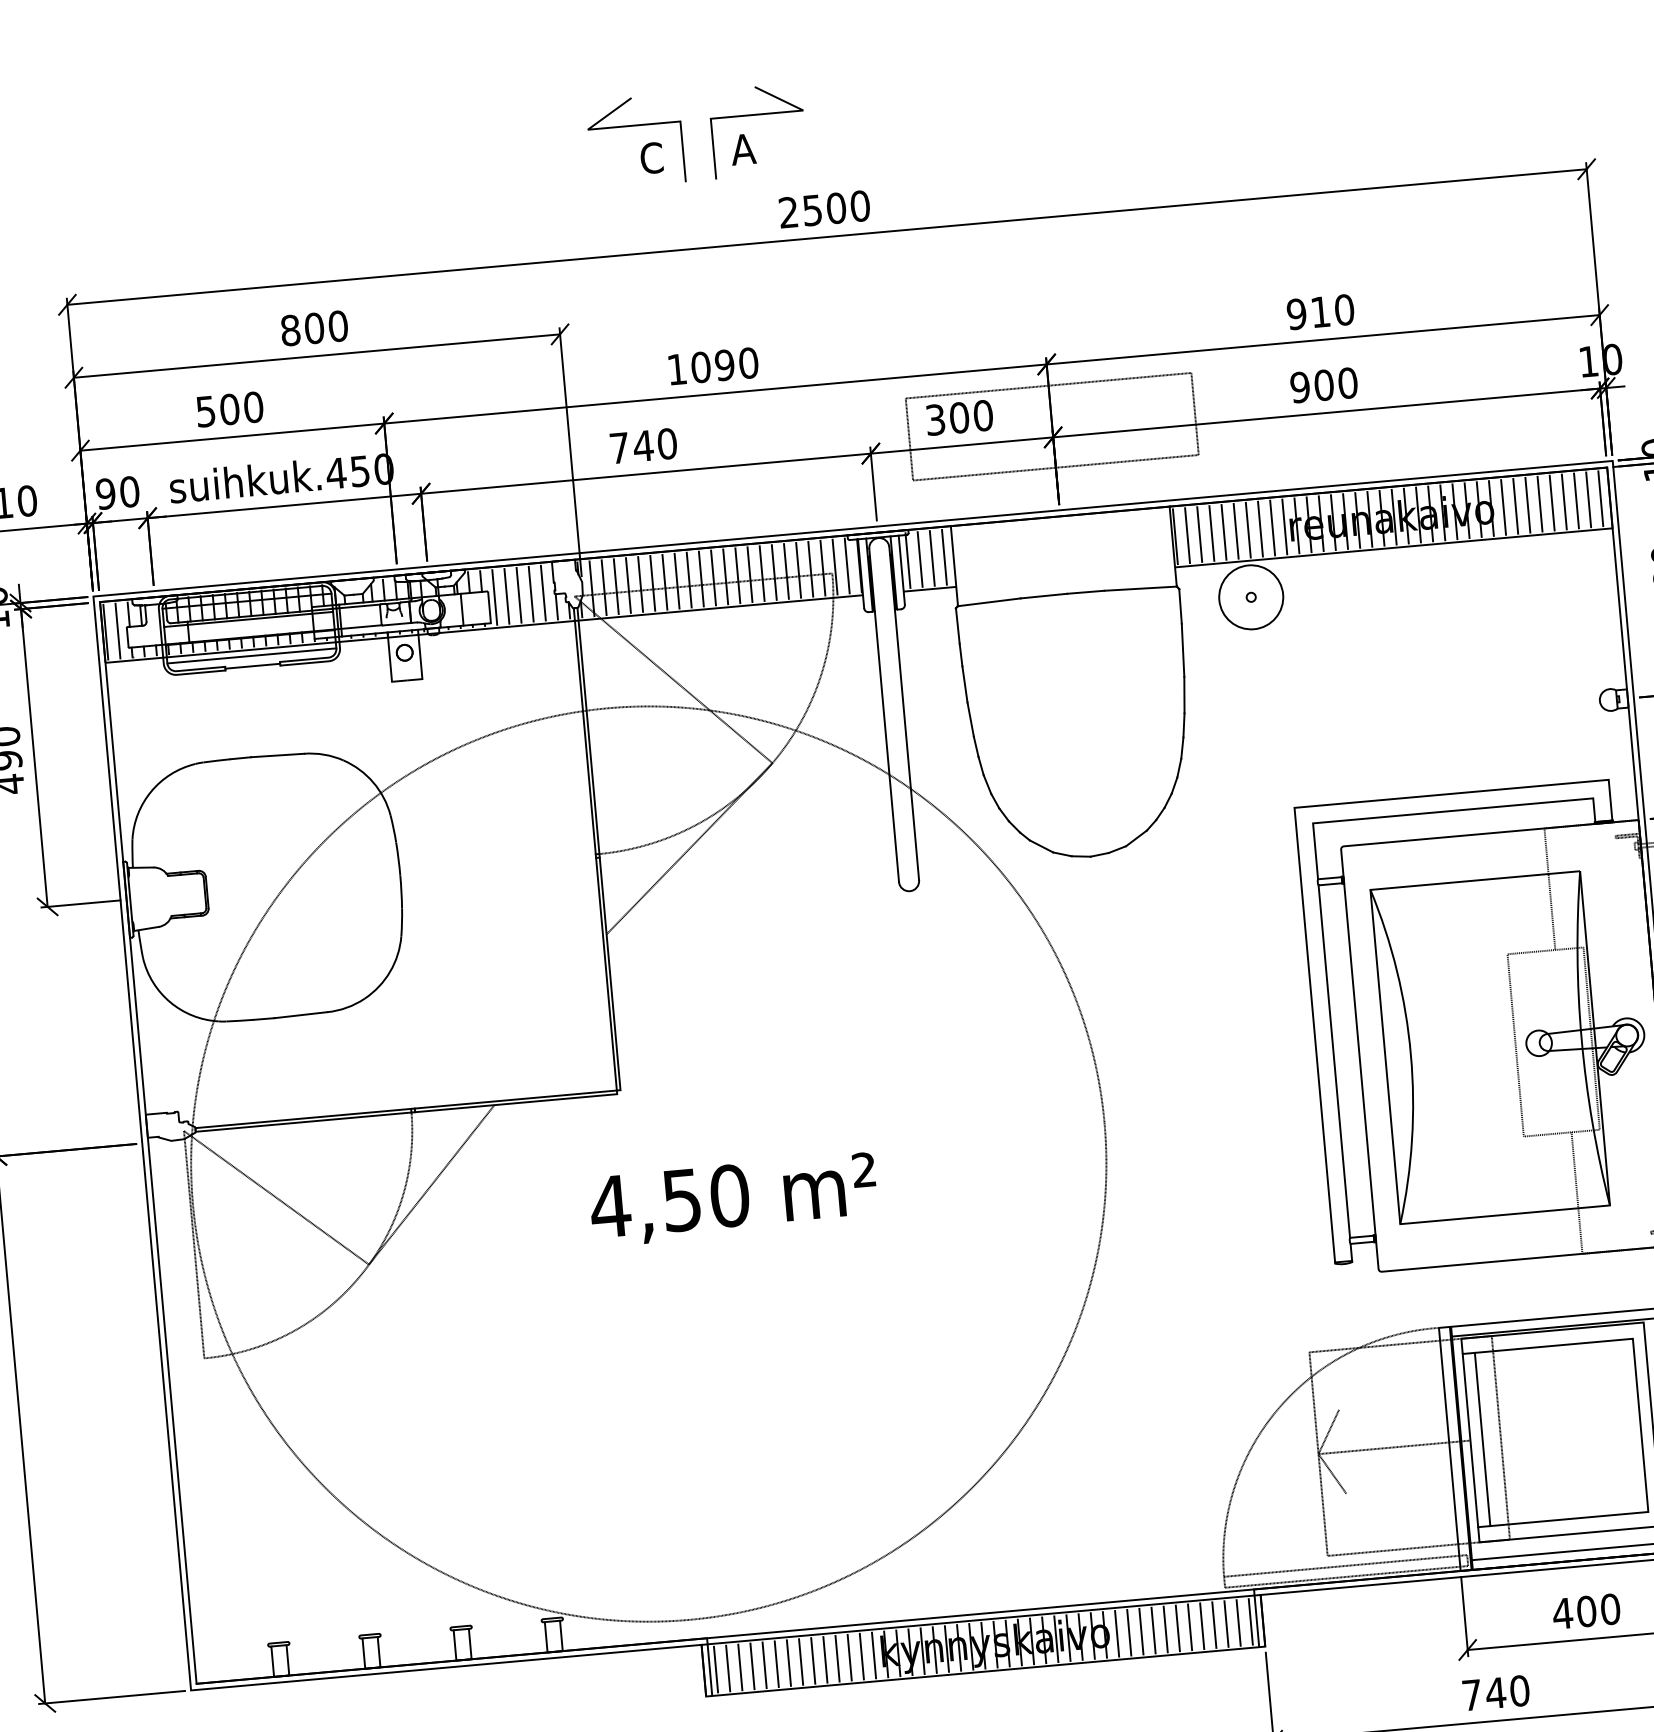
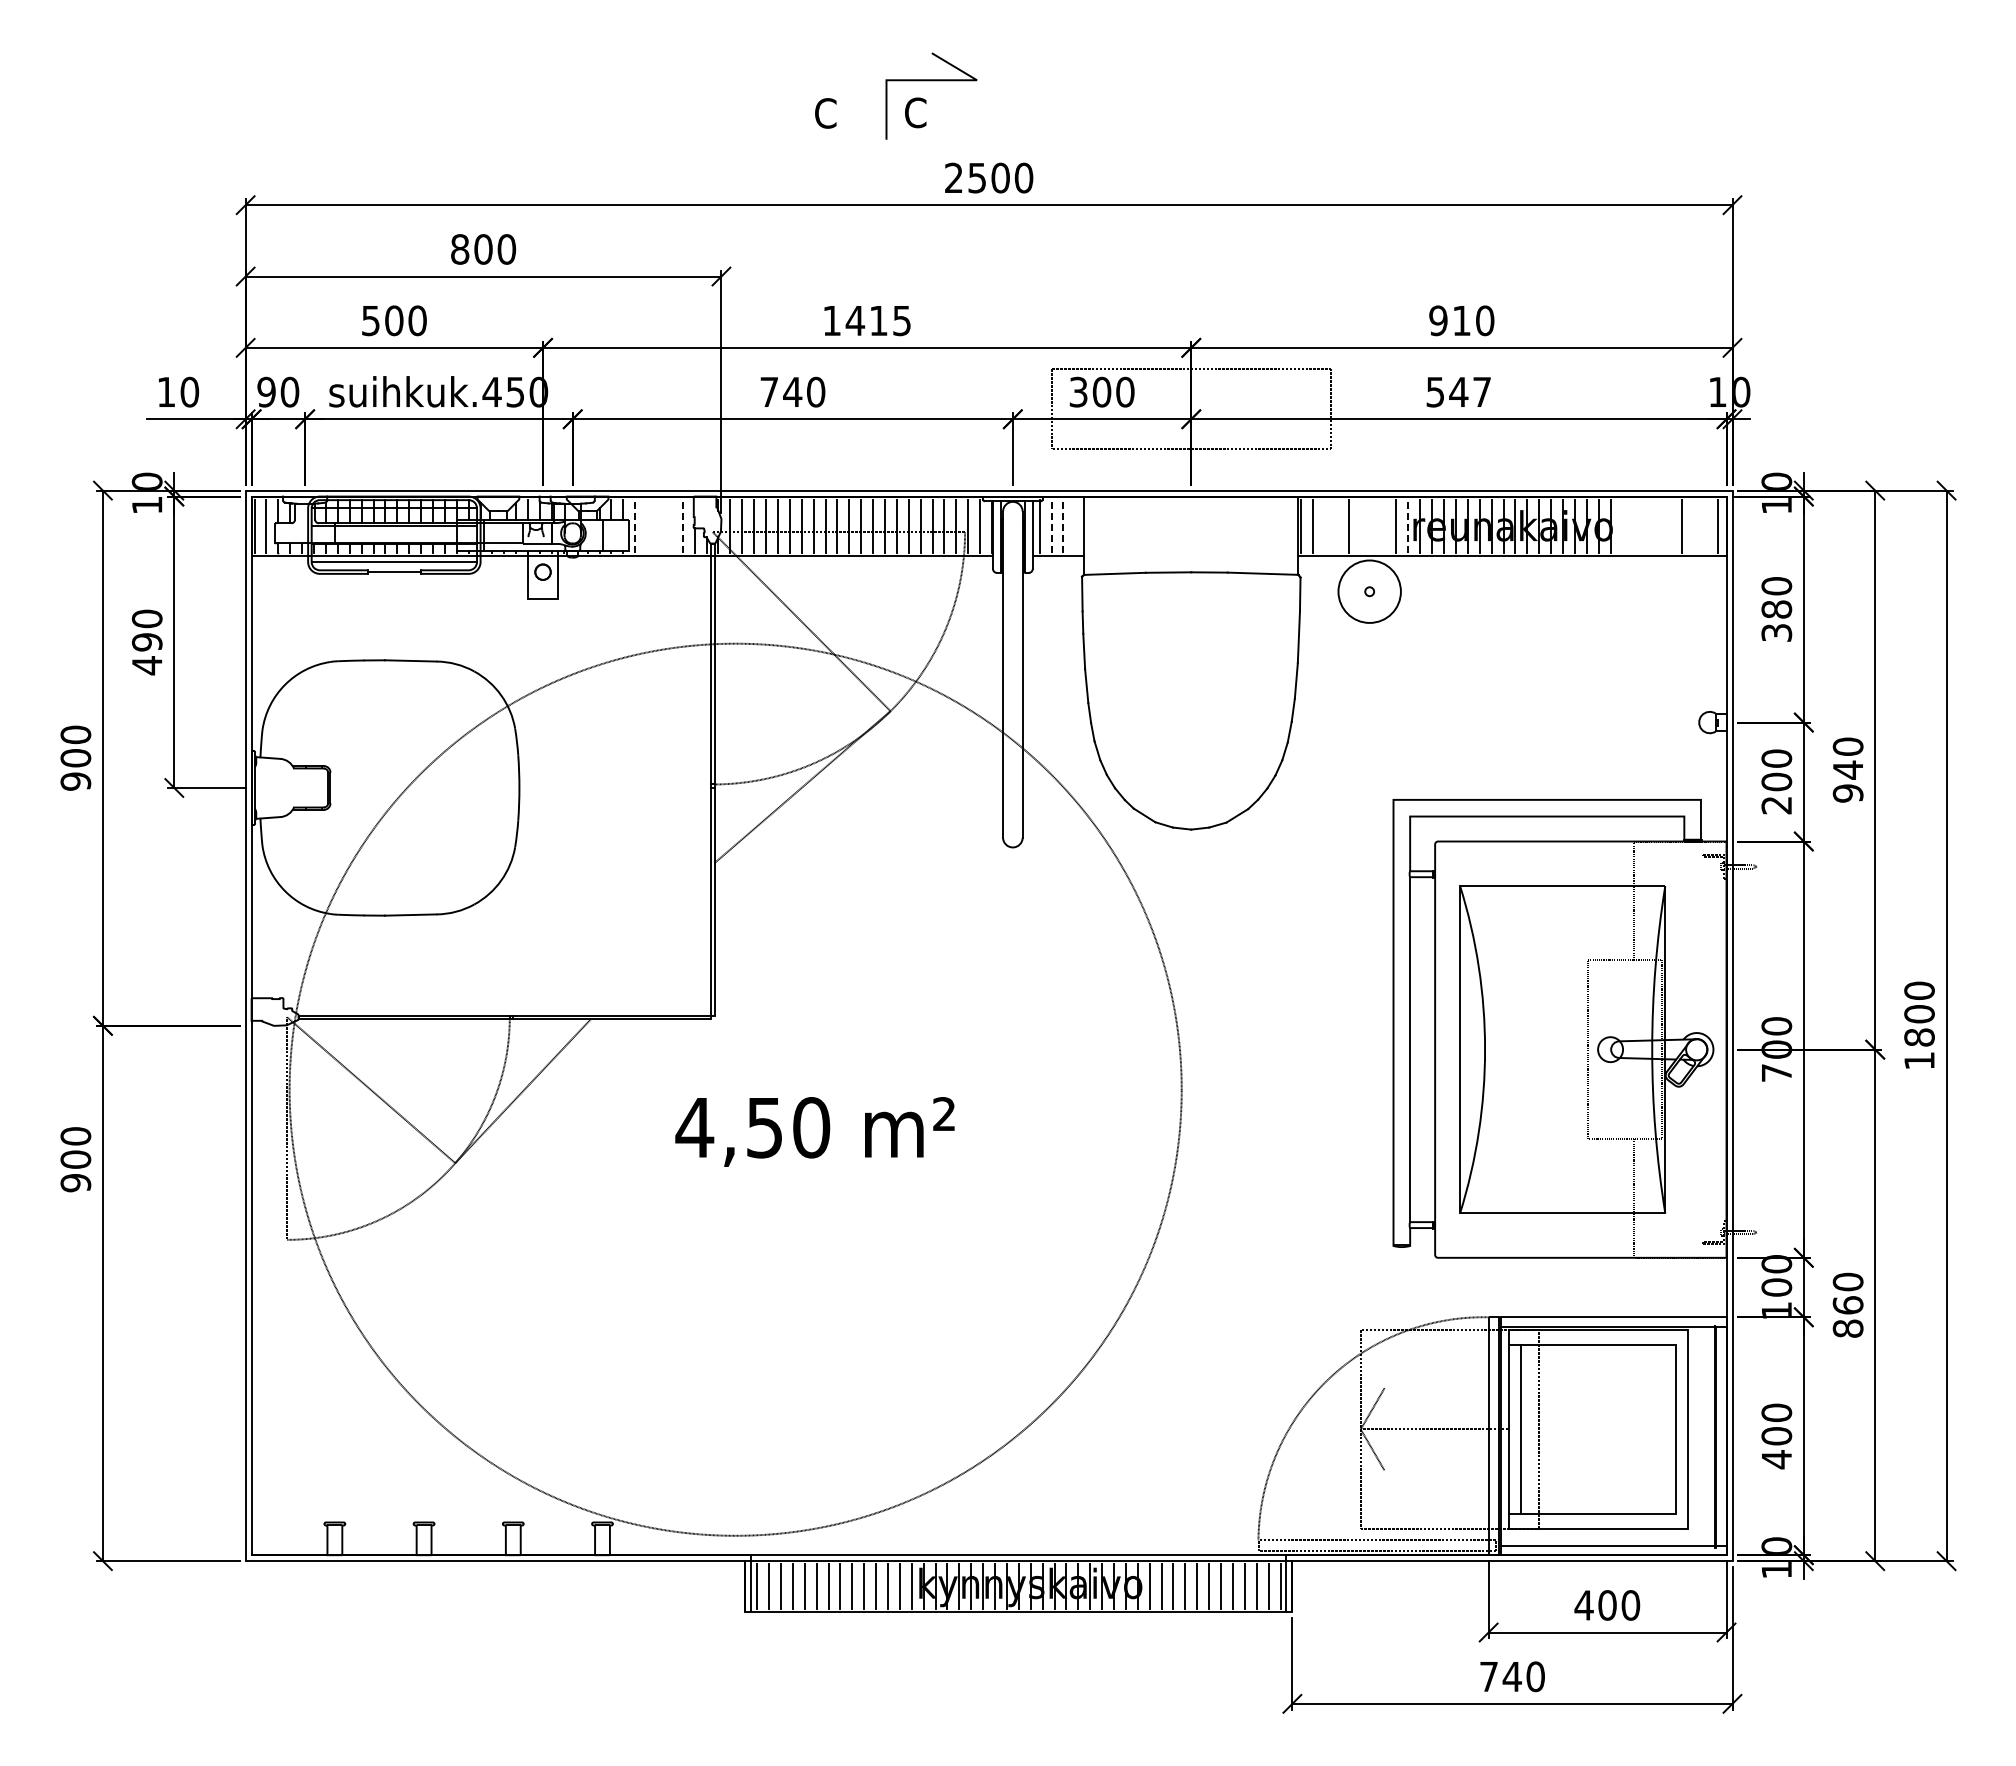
line: (634, 126) -> (811, 81), removed
text: (743, 149) -> (915, 112), A -> C
text: (724, 364) -> (878, 320), 1090 -> 1415
text: (1323, 384) -> (1458, 391), 900 -> 547
line: (1588, 500) -> (1705, 526), removed
line: (1576, 501) -> (1693, 526), removed
line: (1552, 503) -> (1670, 526), removed
line: (1540, 504) -> (1658, 526), removed
line: (1528, 505) -> (1646, 526), removed
line: (1515, 506) -> (1634, 526), removed
line: (1503, 507) -> (1622, 526), removed
line: (1284, 527) -> (1408, 526), solid -> dashed
line: (1260, 529) -> (1384, 526), removed
line: (1248, 530) -> (1372, 526), removed
line: (1235, 531) -> (1360, 526), removed
line: (1212, 533) -> (1337, 526), removed
line: (1200, 534) -> (1325, 526), removed
line: (944, 557) -> (1075, 526), removed
line: (932, 558) -> (1063, 526), solid -> dashed
line: (920, 559) -> (1051, 526), solid -> dashed
line: (543, 593) -> (682, 526), solid -> dashed
line: (530, 594) -> (670, 526), removed
line: (519, 595) -> (659, 526), removed
line: (507, 596) -> (647, 526), removed
line: (495, 597) -> (635, 526), solid -> dashed

